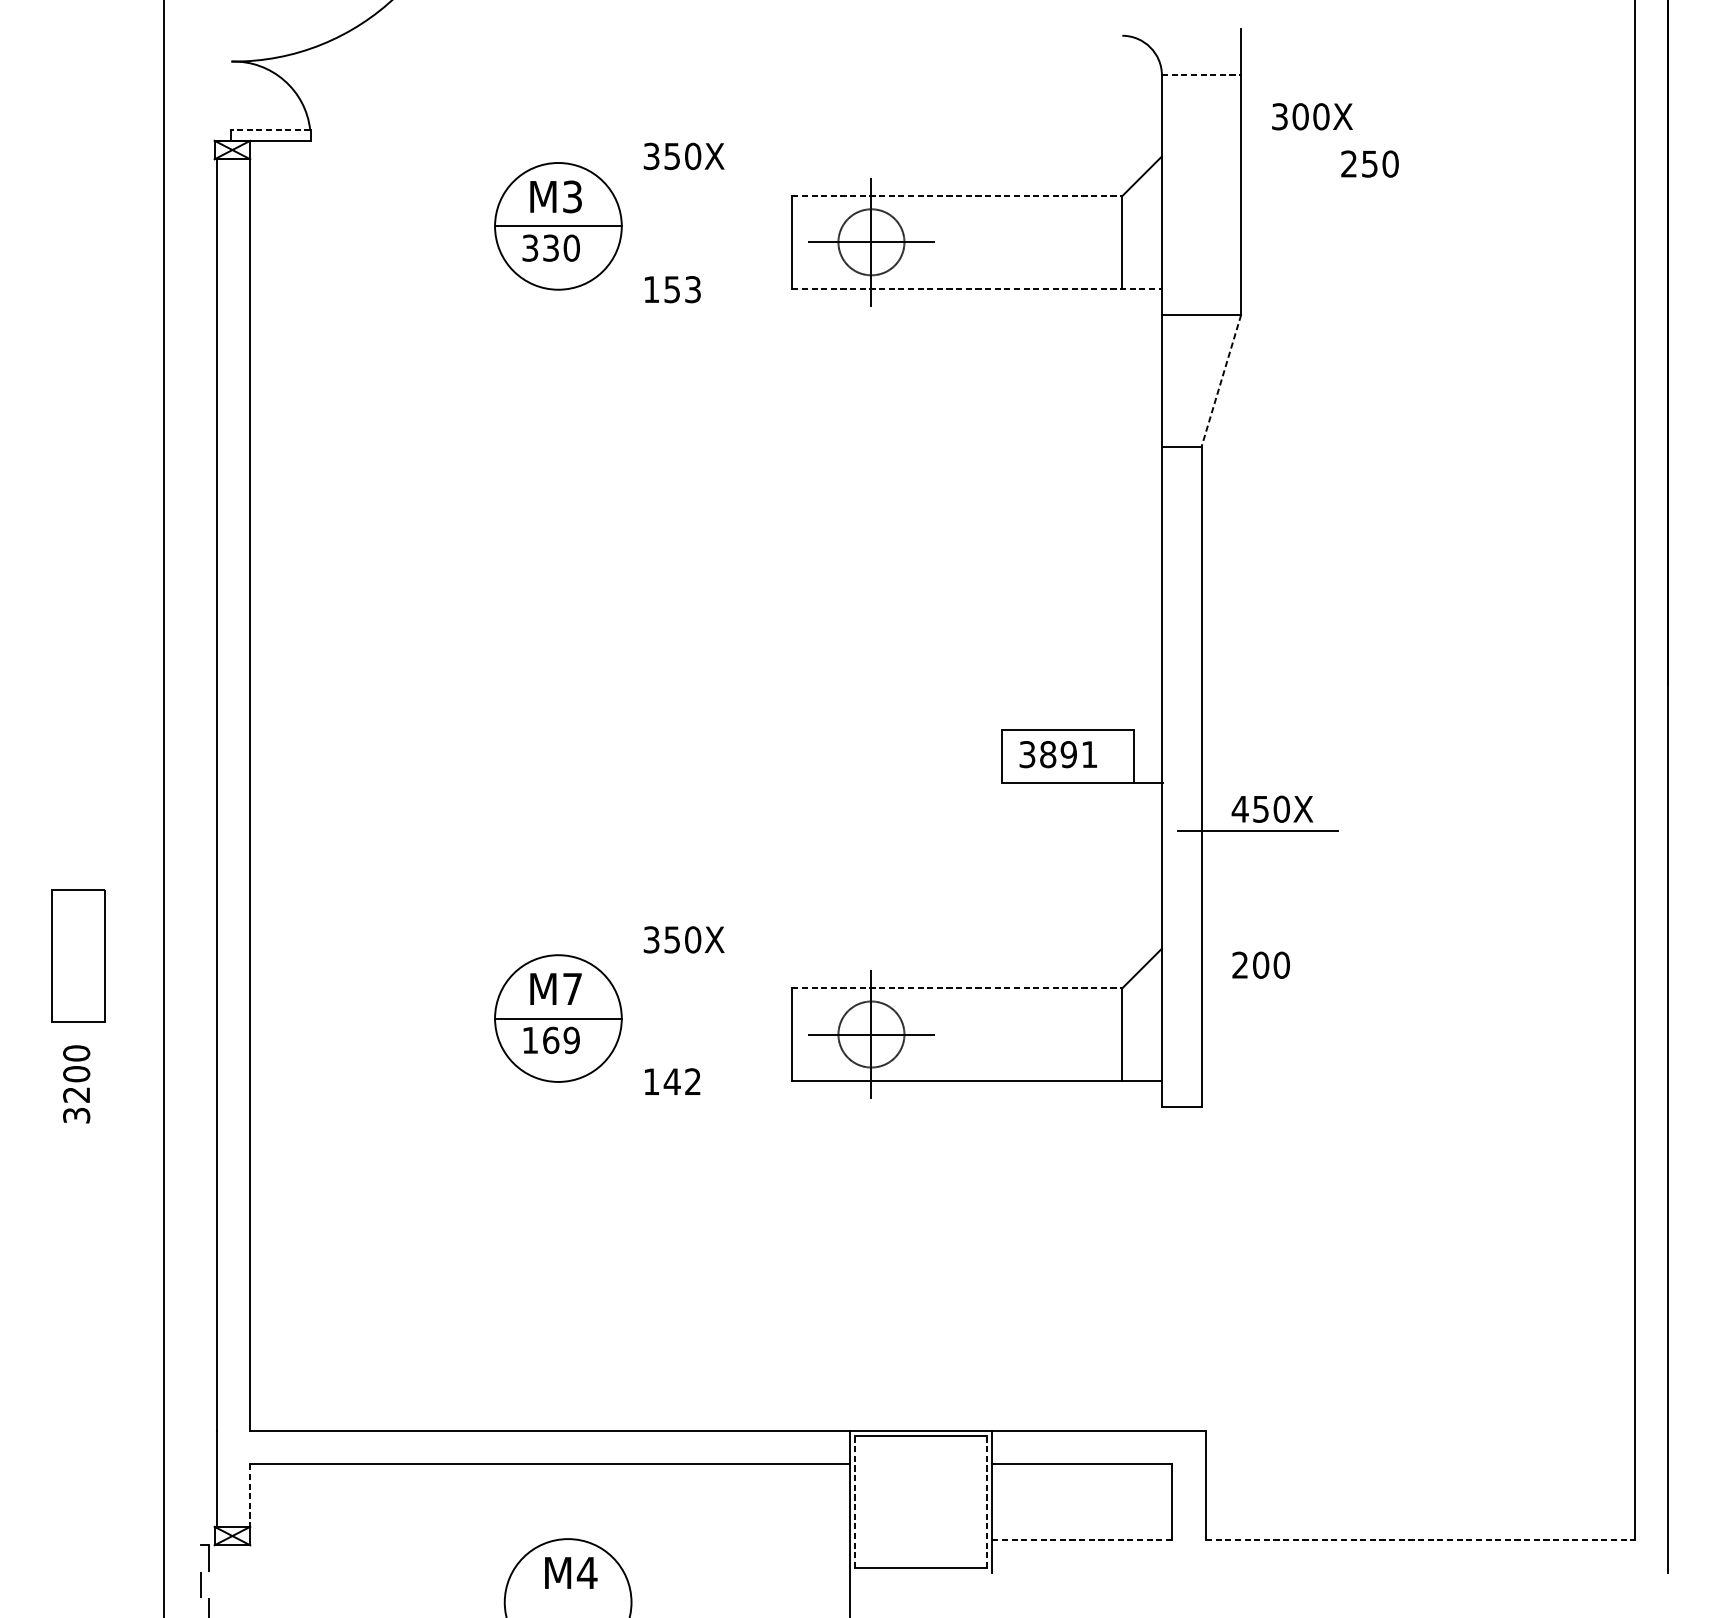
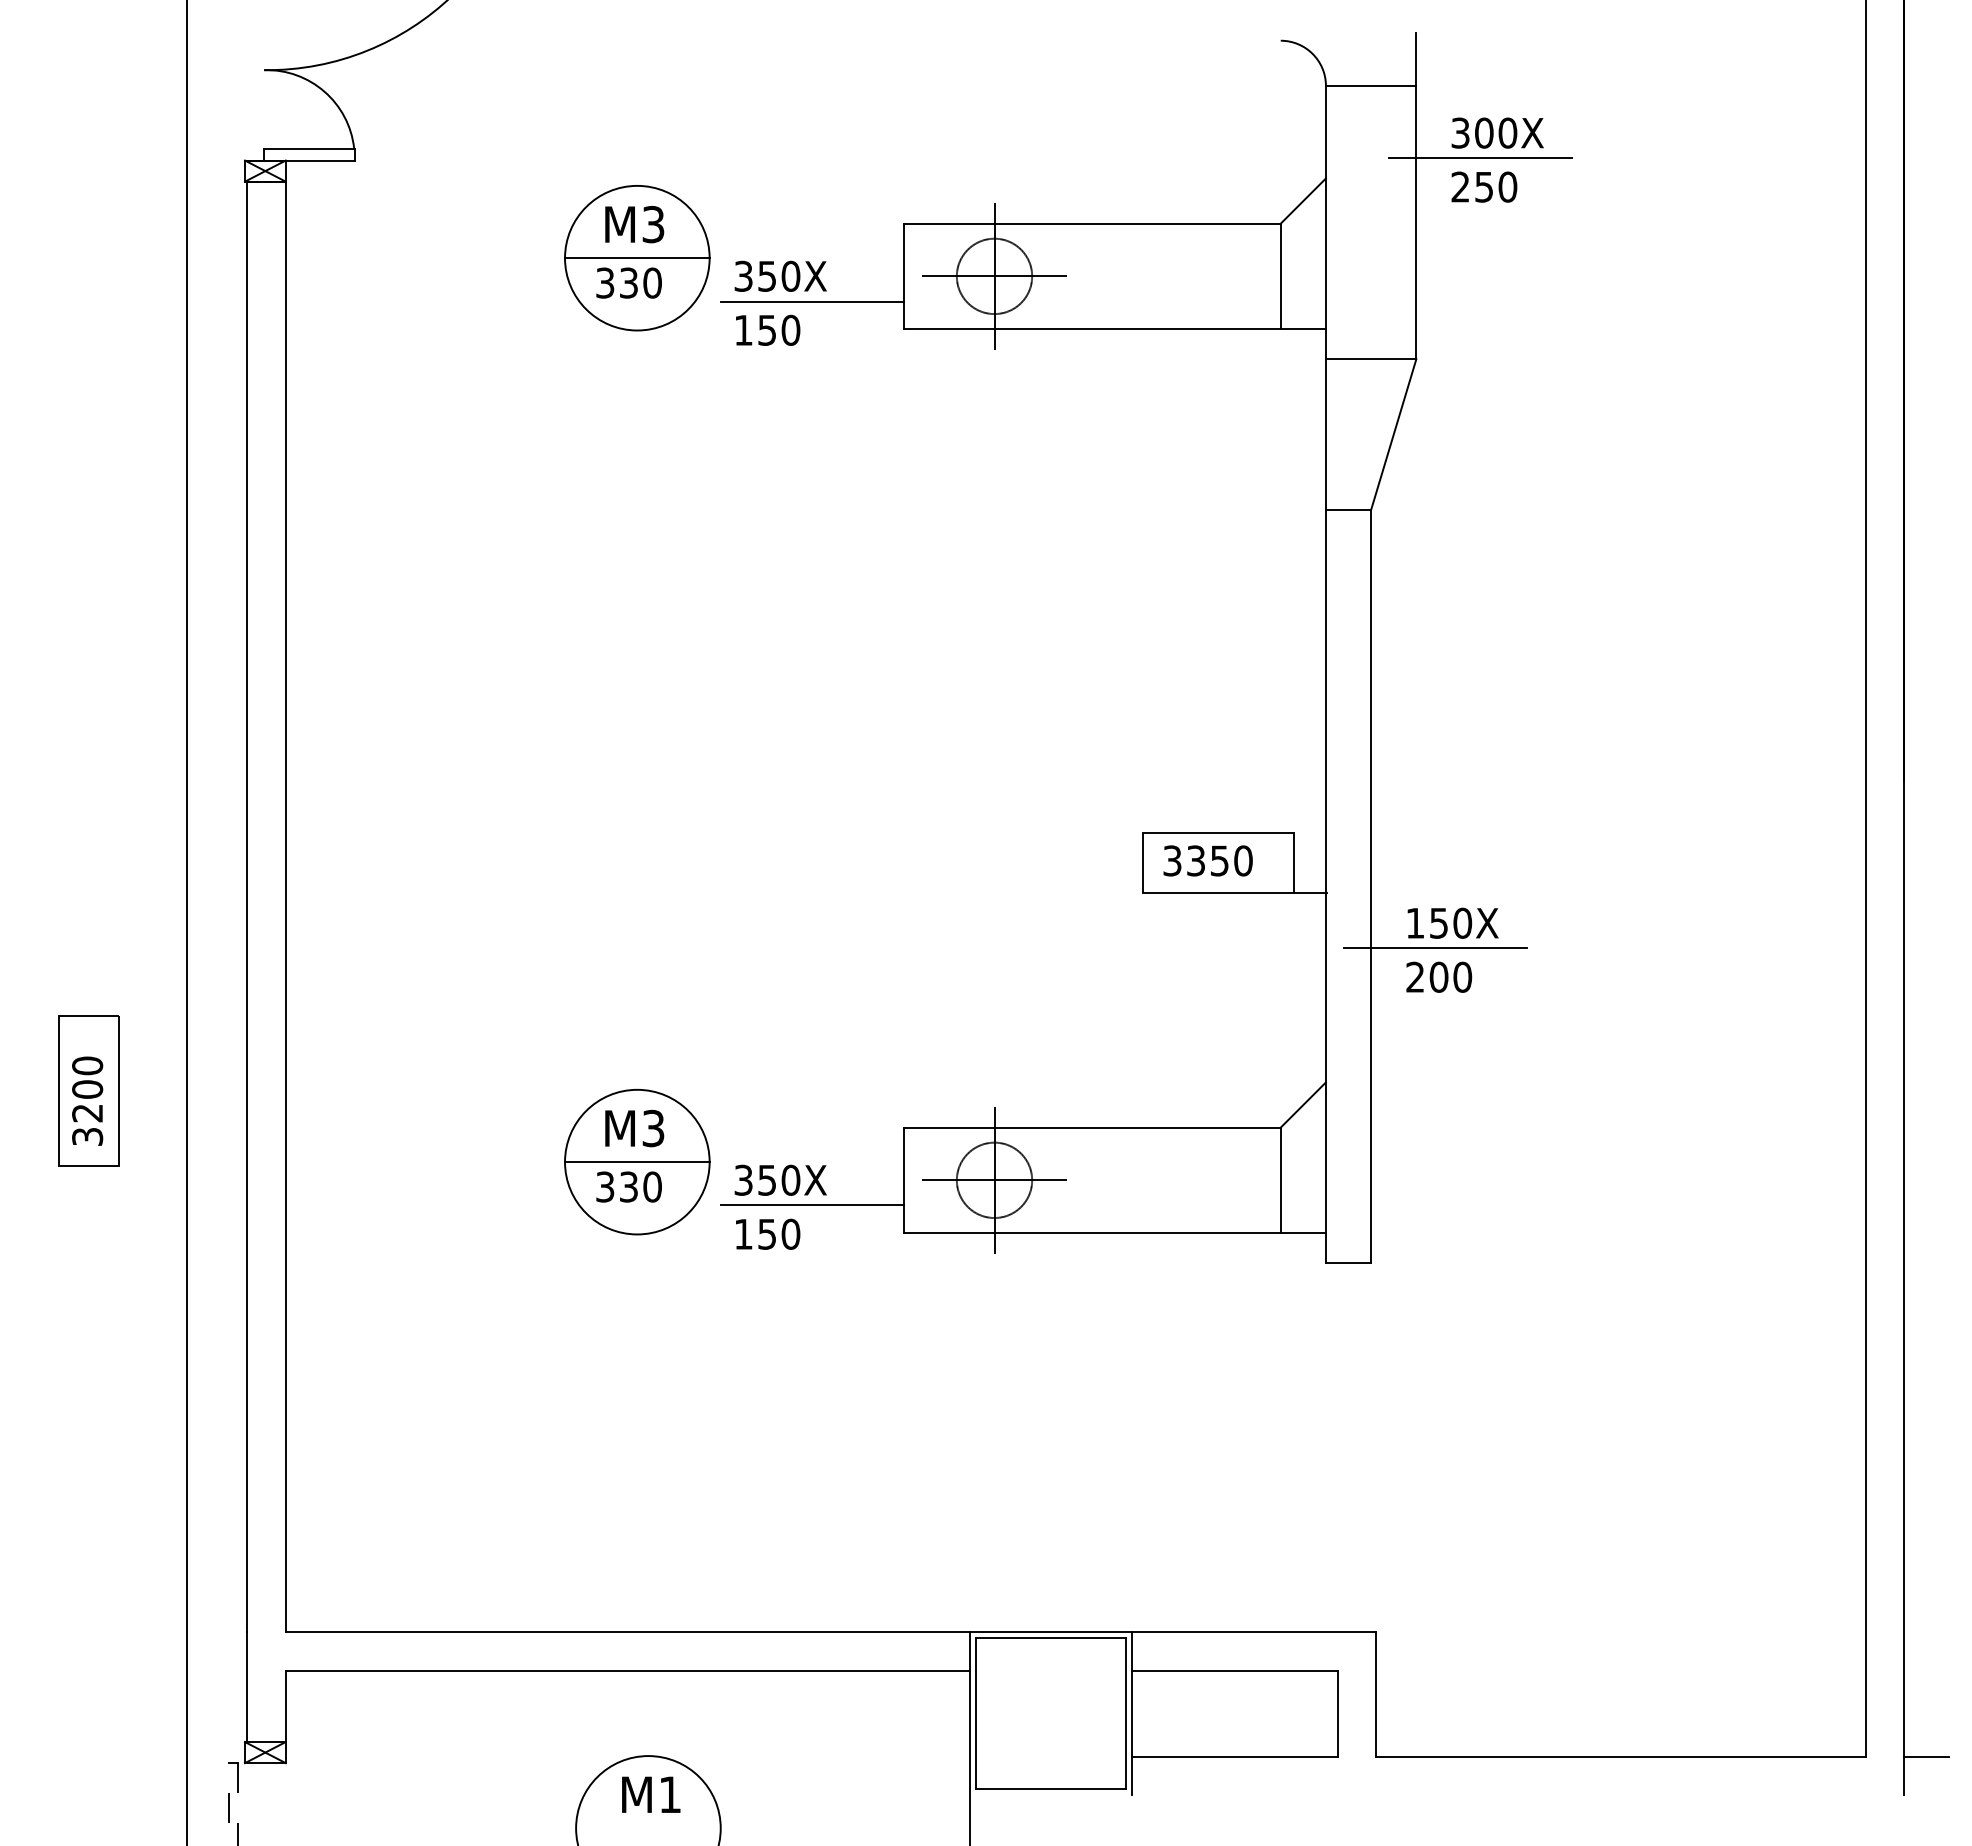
line: (1201, 75) -> (1371, 85), dashed -> solid
line: (270, 130) -> (308, 148), dashed -> solid
line: (1297, 138) -> (1480, 158), added
text: (683, 155) -> (780, 275), moved
text: (1370, 163) -> (1484, 186), moved
line: (957, 195) -> (1092, 223), dashed -> solid
line: (711, 264) -> (812, 301), added
text: (692, 288) -> (790, 329), 153 -> 150
line: (977, 288) -> (1115, 329), dashed -> solid
line: (1221, 380) -> (1393, 434), dashed -> solid
text: (1068, 754) -> (1219, 860), 3891 -> 3350
text: (1240, 809) -> (1415, 923), 450X -> 150X
text: (683, 939) -> (780, 1179), moved
text: (1261, 964) -> (1439, 976), moved
line: (957, 988) -> (1092, 1127), dashed -> solid
text: (572, 989) -> (653, 1128), M7 -> M3
text: (550, 1039) -> (628, 1186), 169 -> 330
line: (711, 1056) -> (812, 1205), added
text: (682, 1081) -> (778, 1233), 142 -> 150
text: (76, 1083) -> (87, 1100), moved
line: (250, 1495) -> (285, 1706), dashed -> solid
line: (854, 1501) -> (975, 1713), dashed -> solid
line: (987, 1501) -> (1126, 1713), dashed -> solid
line: (1082, 1539) -> (1235, 1756), dashed -> solid
line: (1420, 1539) -> (1620, 1756), dashed -> solid
line: (1688, 1539) -> (1926, 1756), added
text: (586, 1572) -> (669, 1794), M4 -> M1

